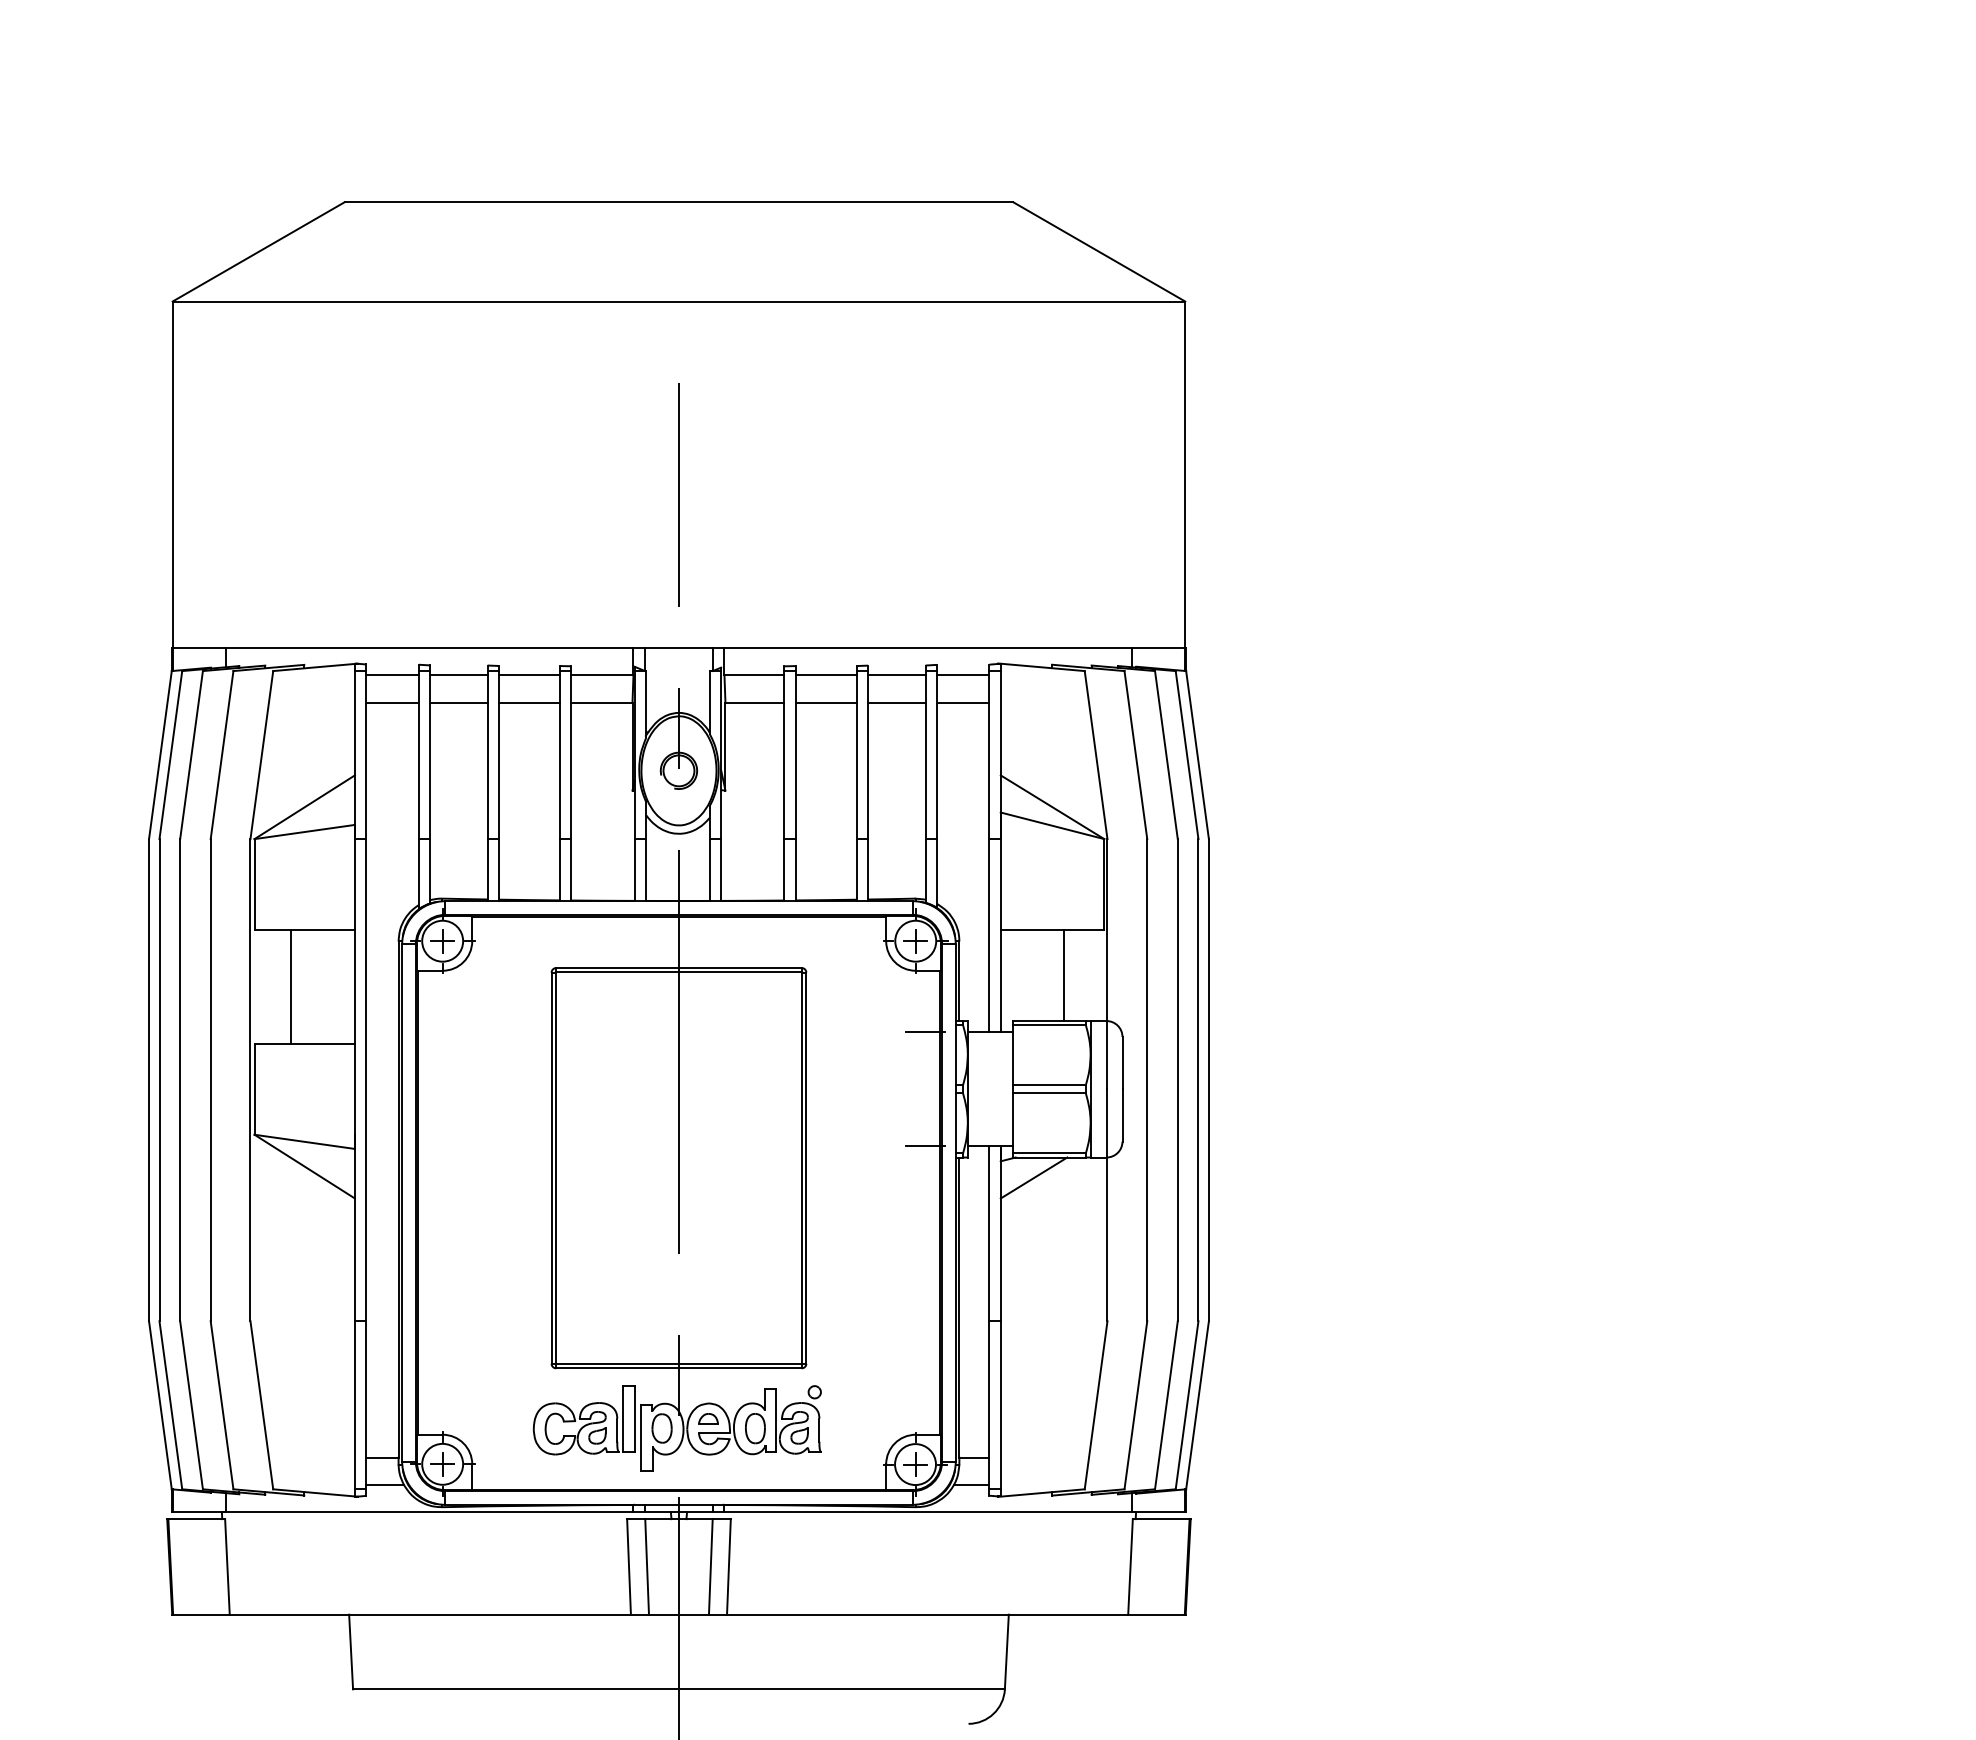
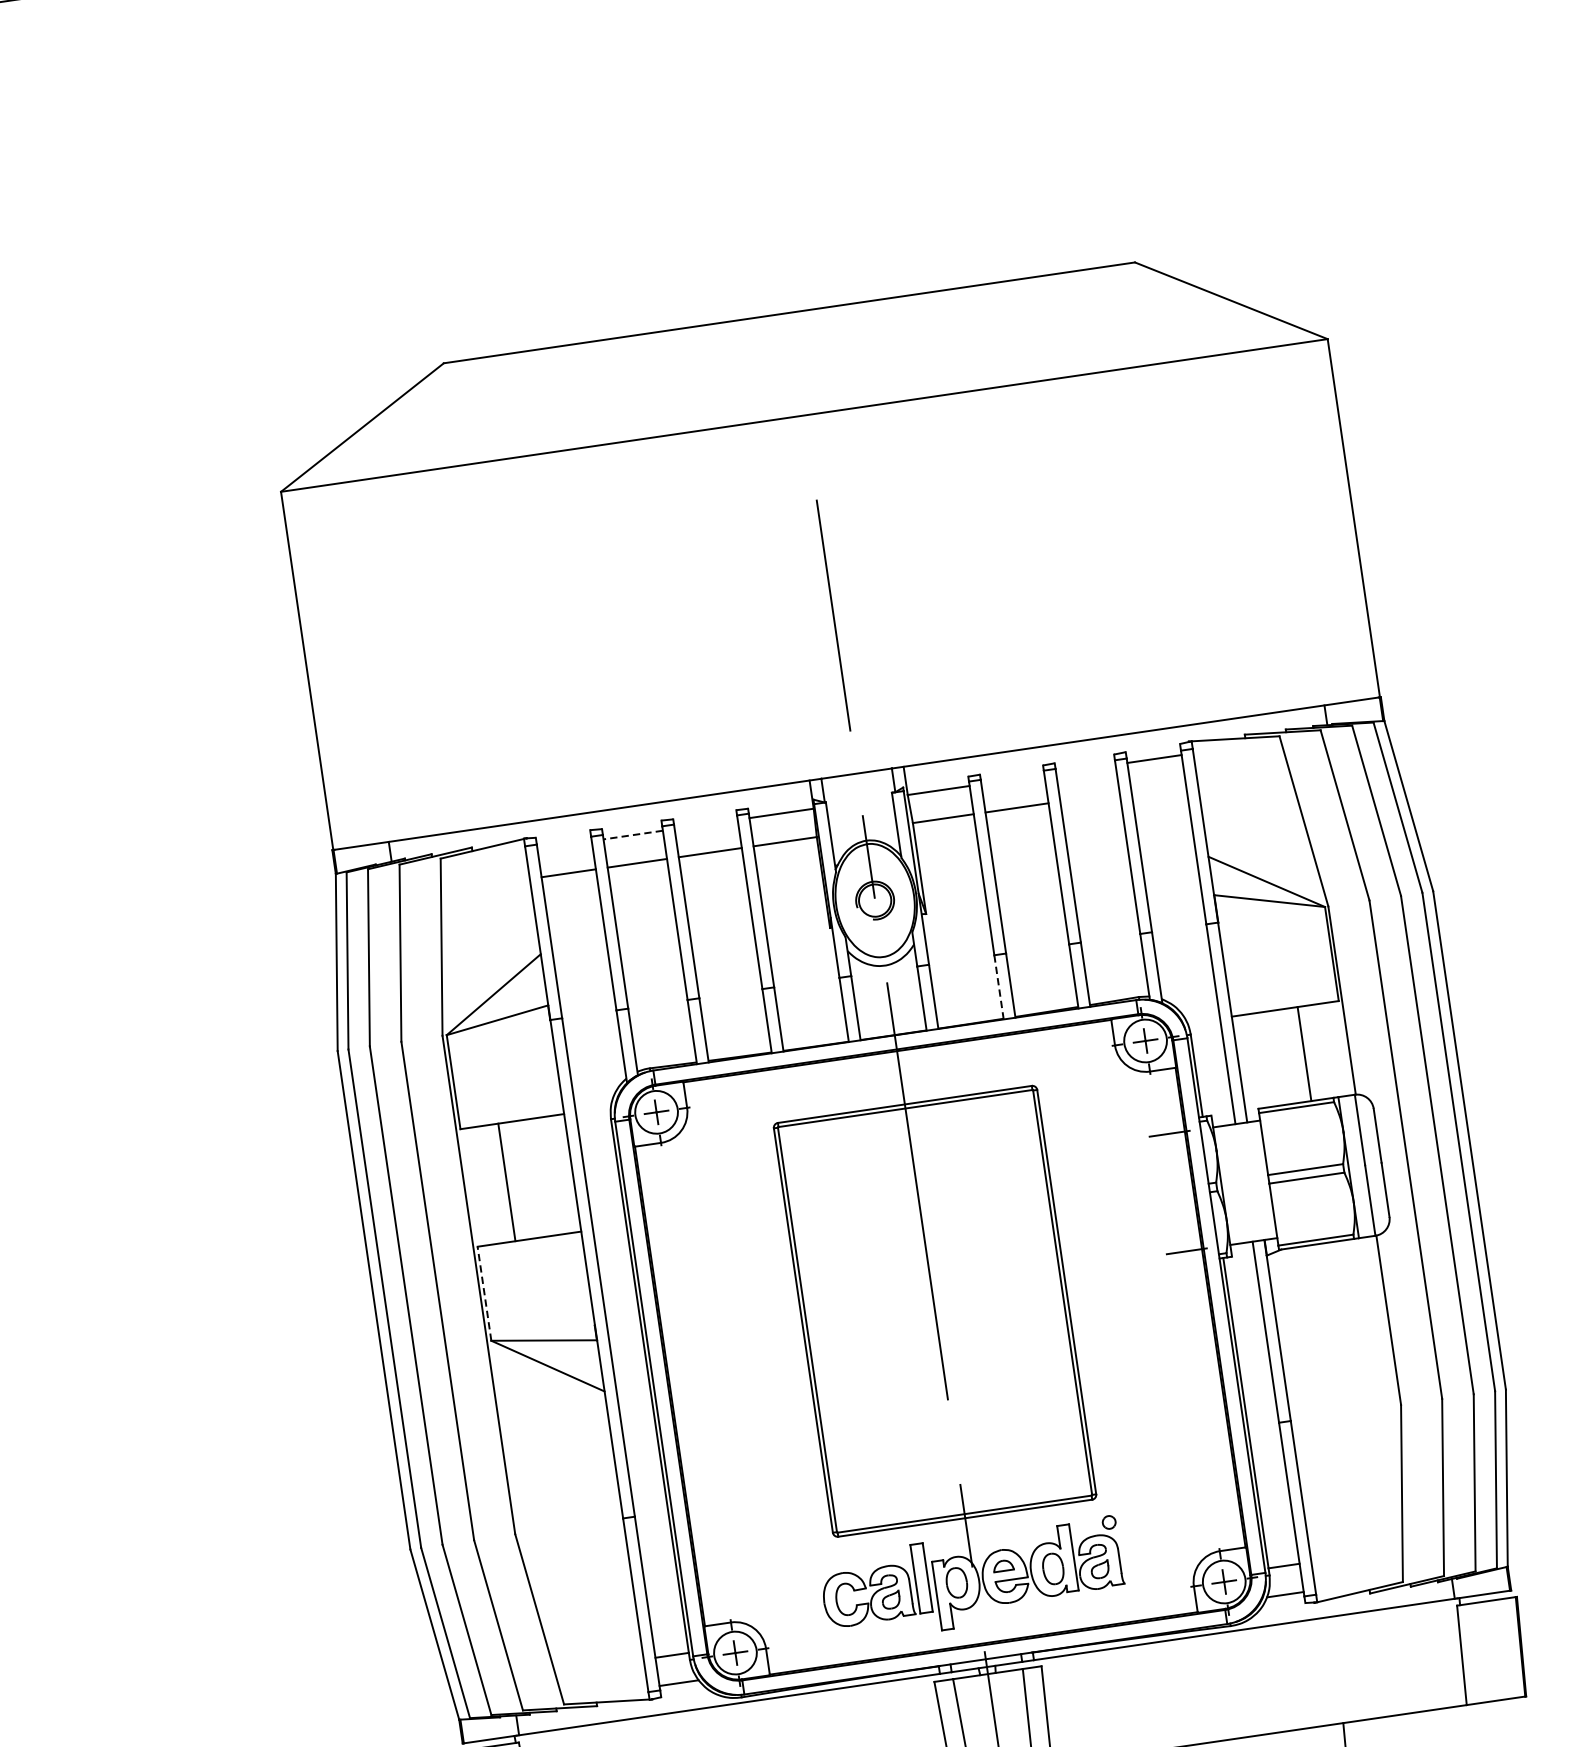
line: (392, 675) -> (564, 845), removed
line: (458, 675) -> (632, 835), solid -> dashed
line: (528, 675) -> (705, 824), removed
line: (825, 675) -> (1012, 779), removed
line: (896, 675) -> (1085, 769), removed
line: (896, 702) -> (1089, 797), removed
line: (962, 702) -> (1157, 787), removed
line: (784, 869) -> (999, 986), solid -> dashed
line: (254, 1088) -> (484, 1292), solid -> dashed
line: (1033, 1177) -> (1302, 1267), removed

